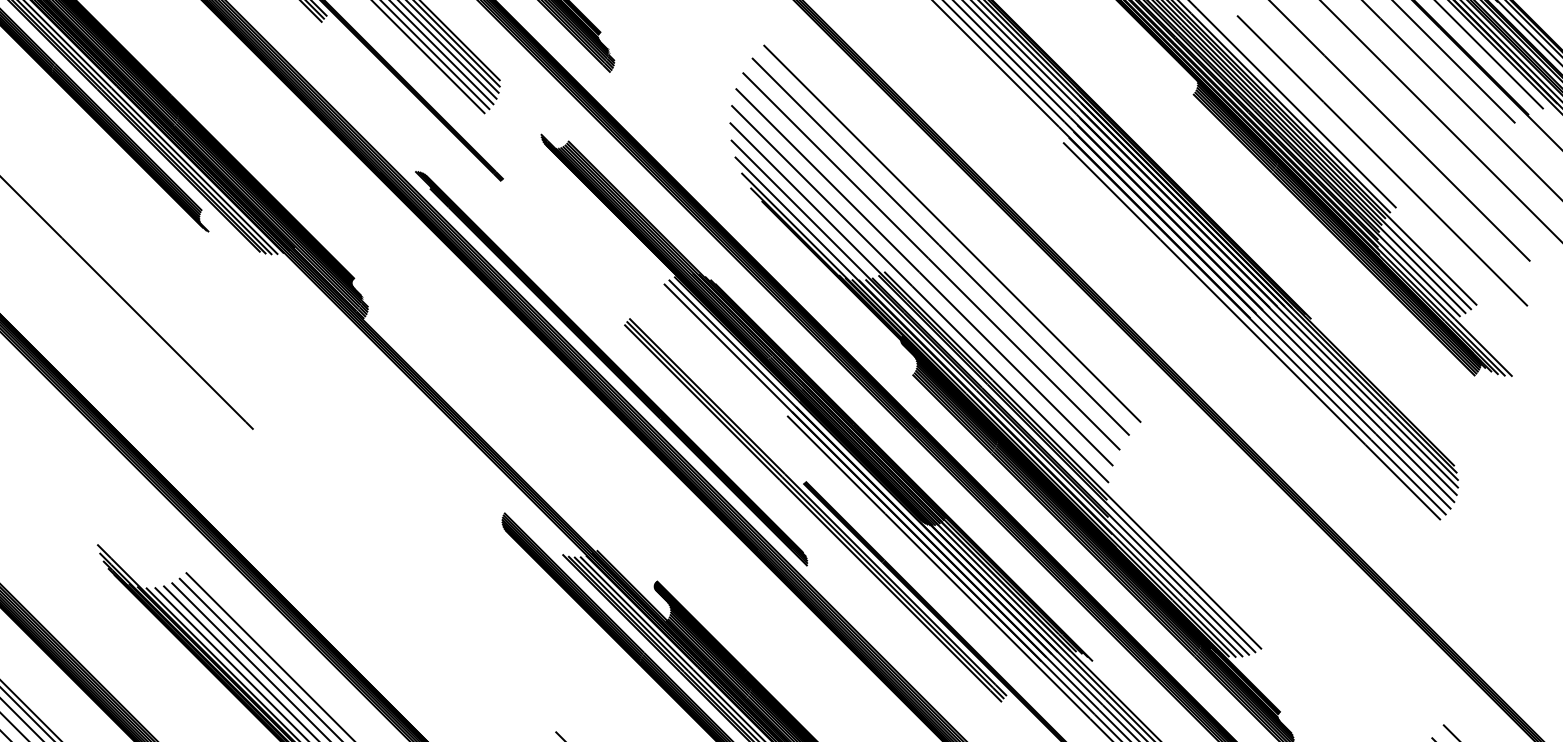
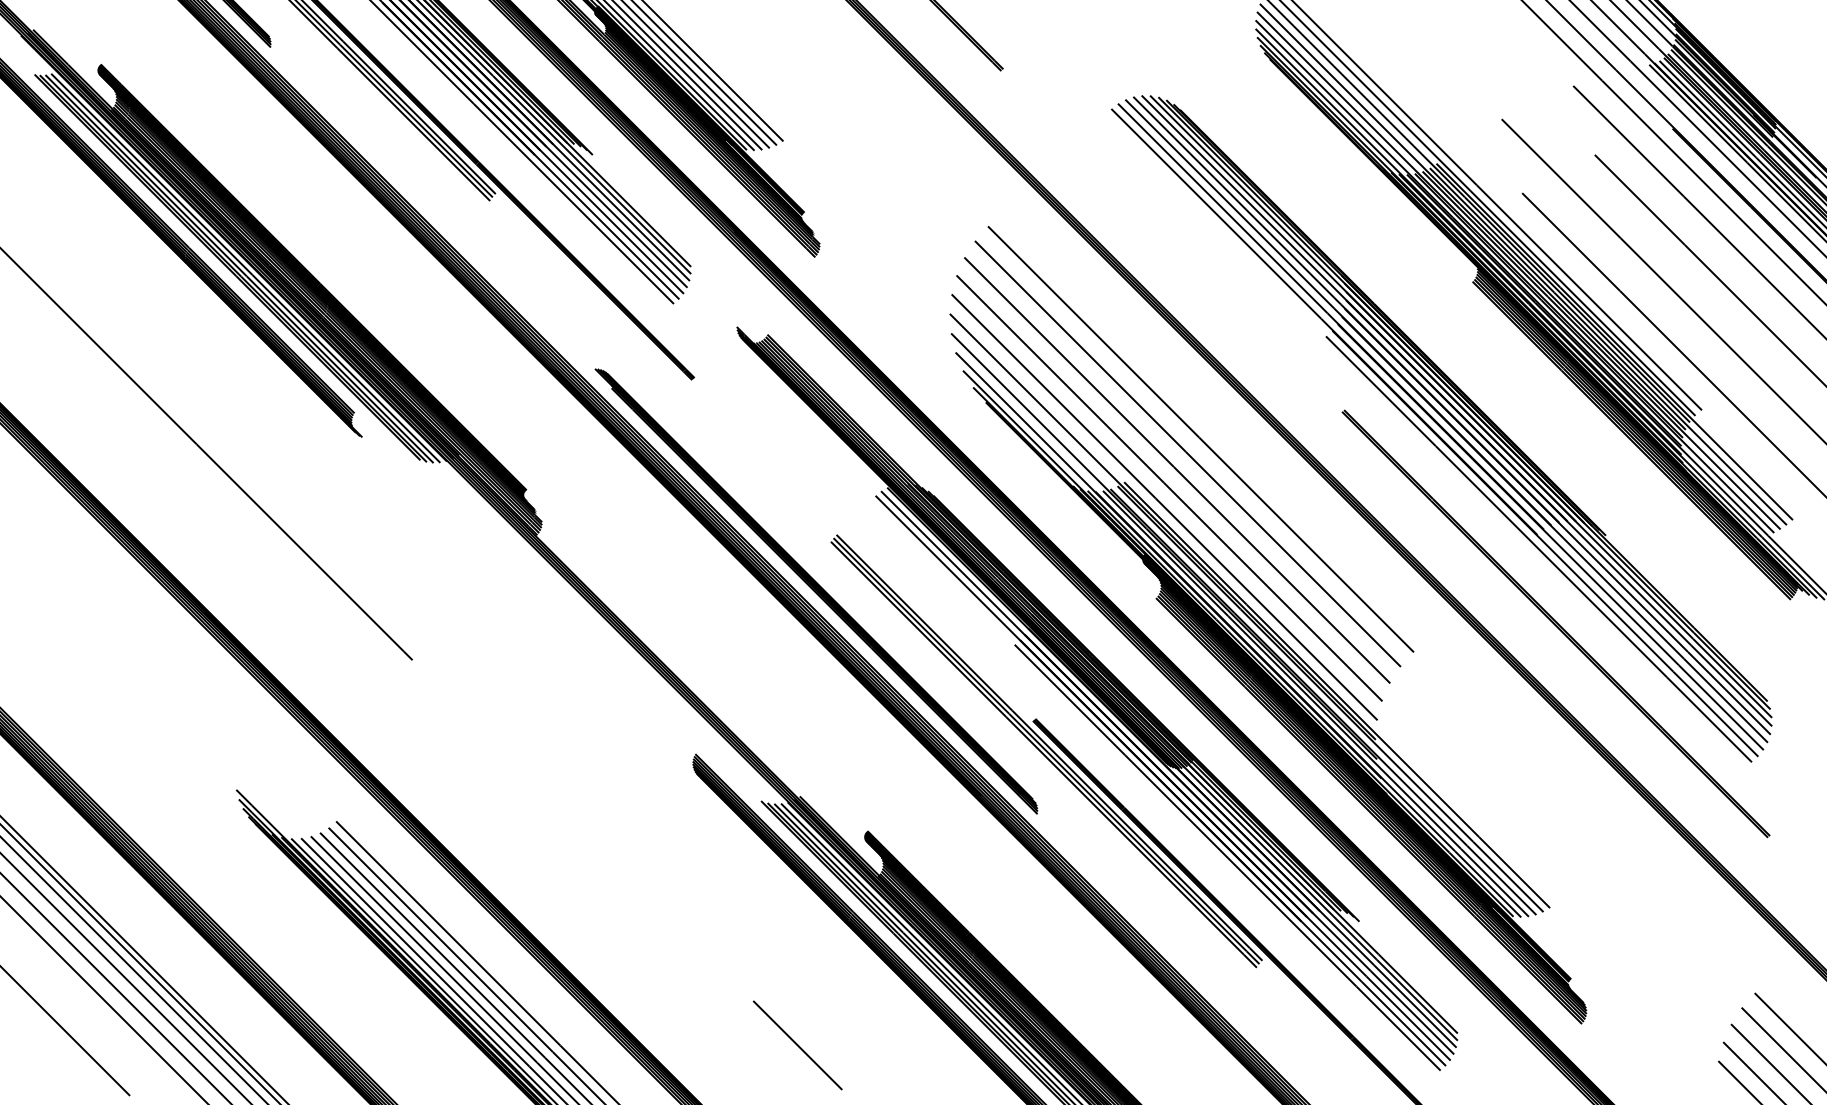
line: (1266, 397) -> (1555, 623), added

